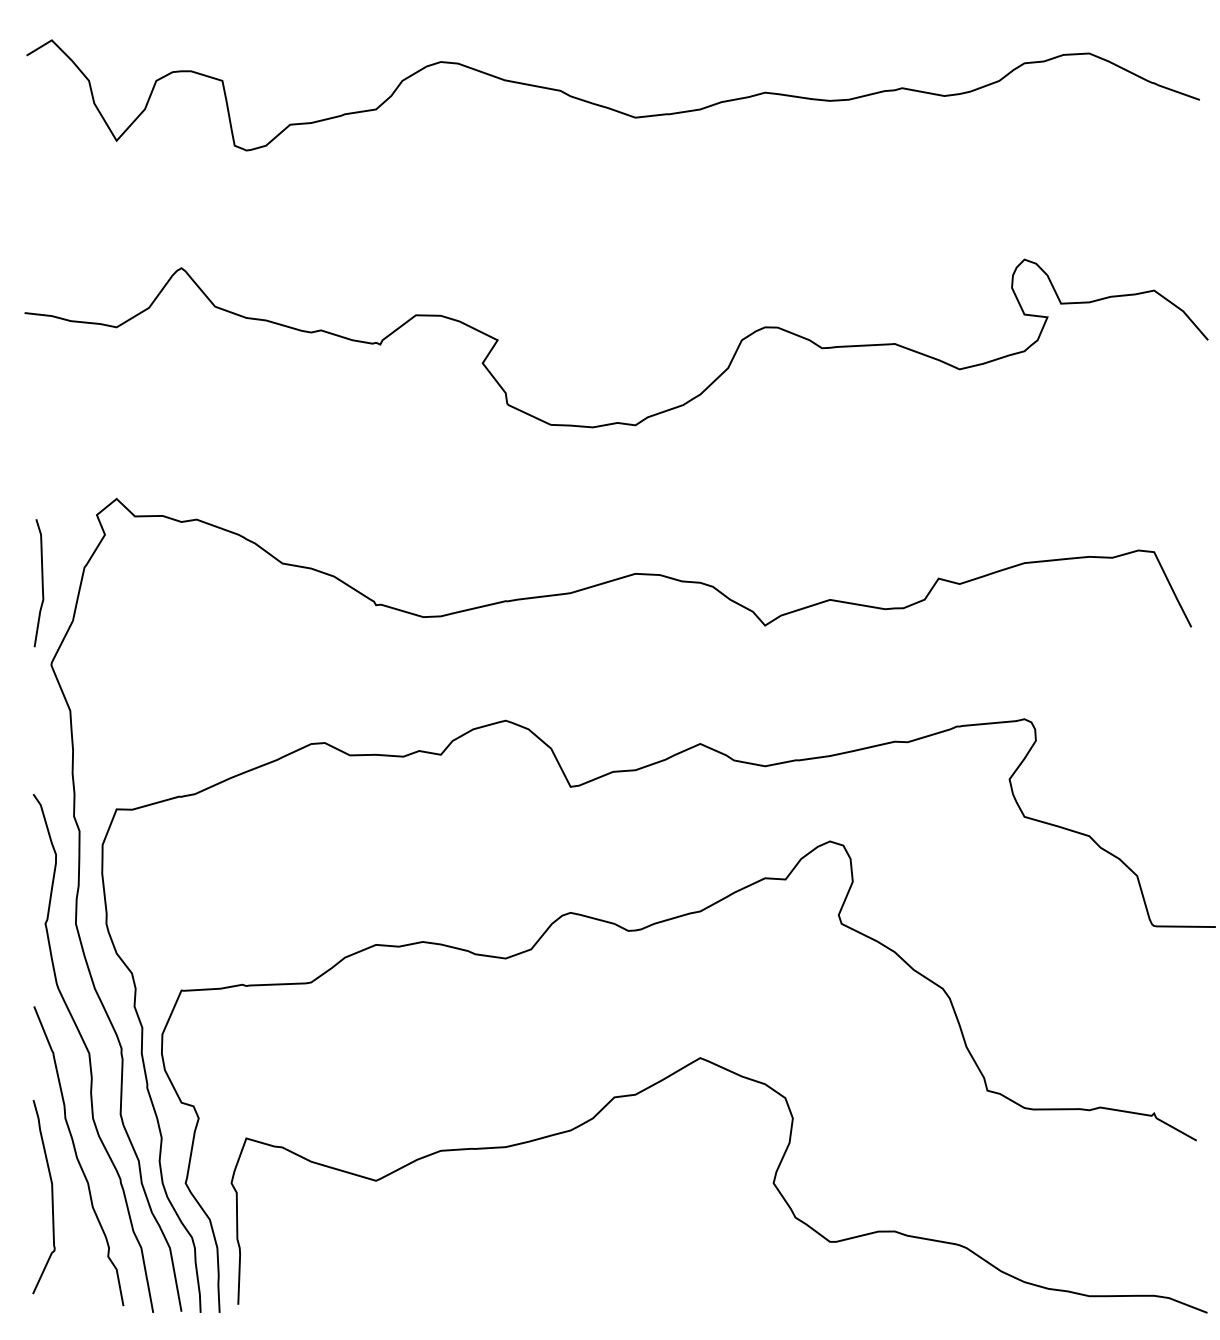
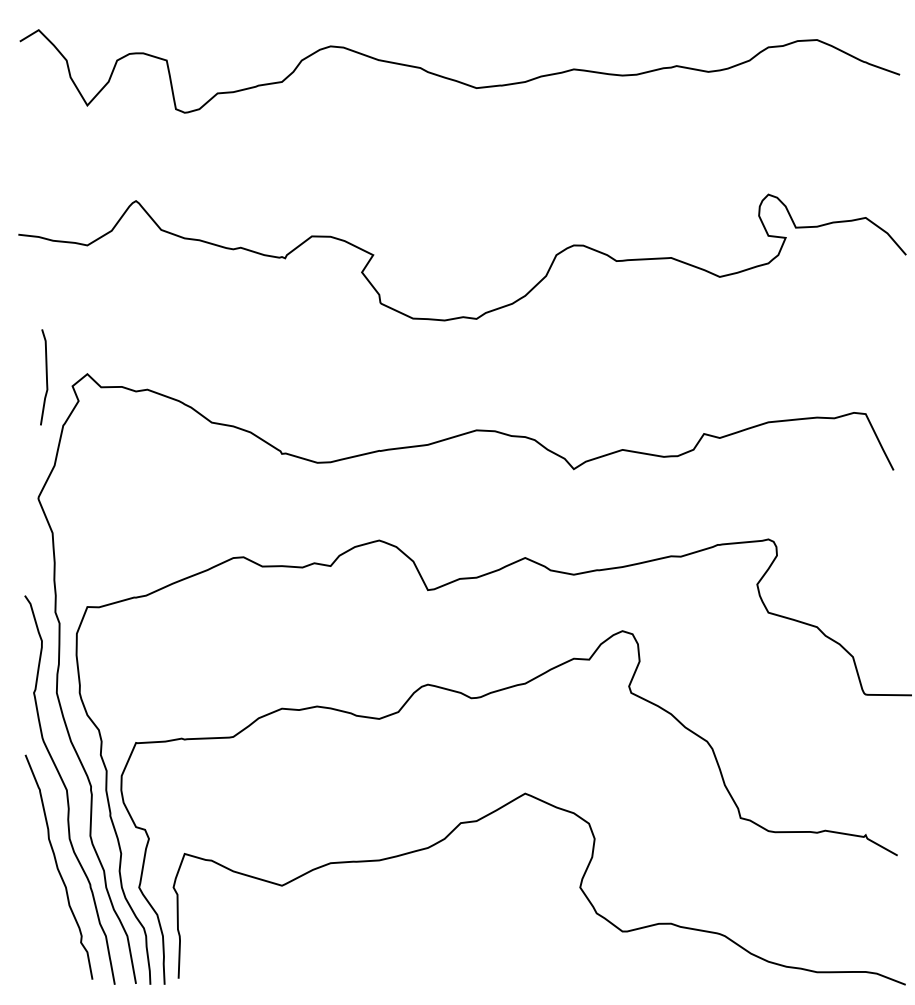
curve: (42, 583) -> (46, 377), moved
curve: (51, 1196) -> (38, 897), removed

